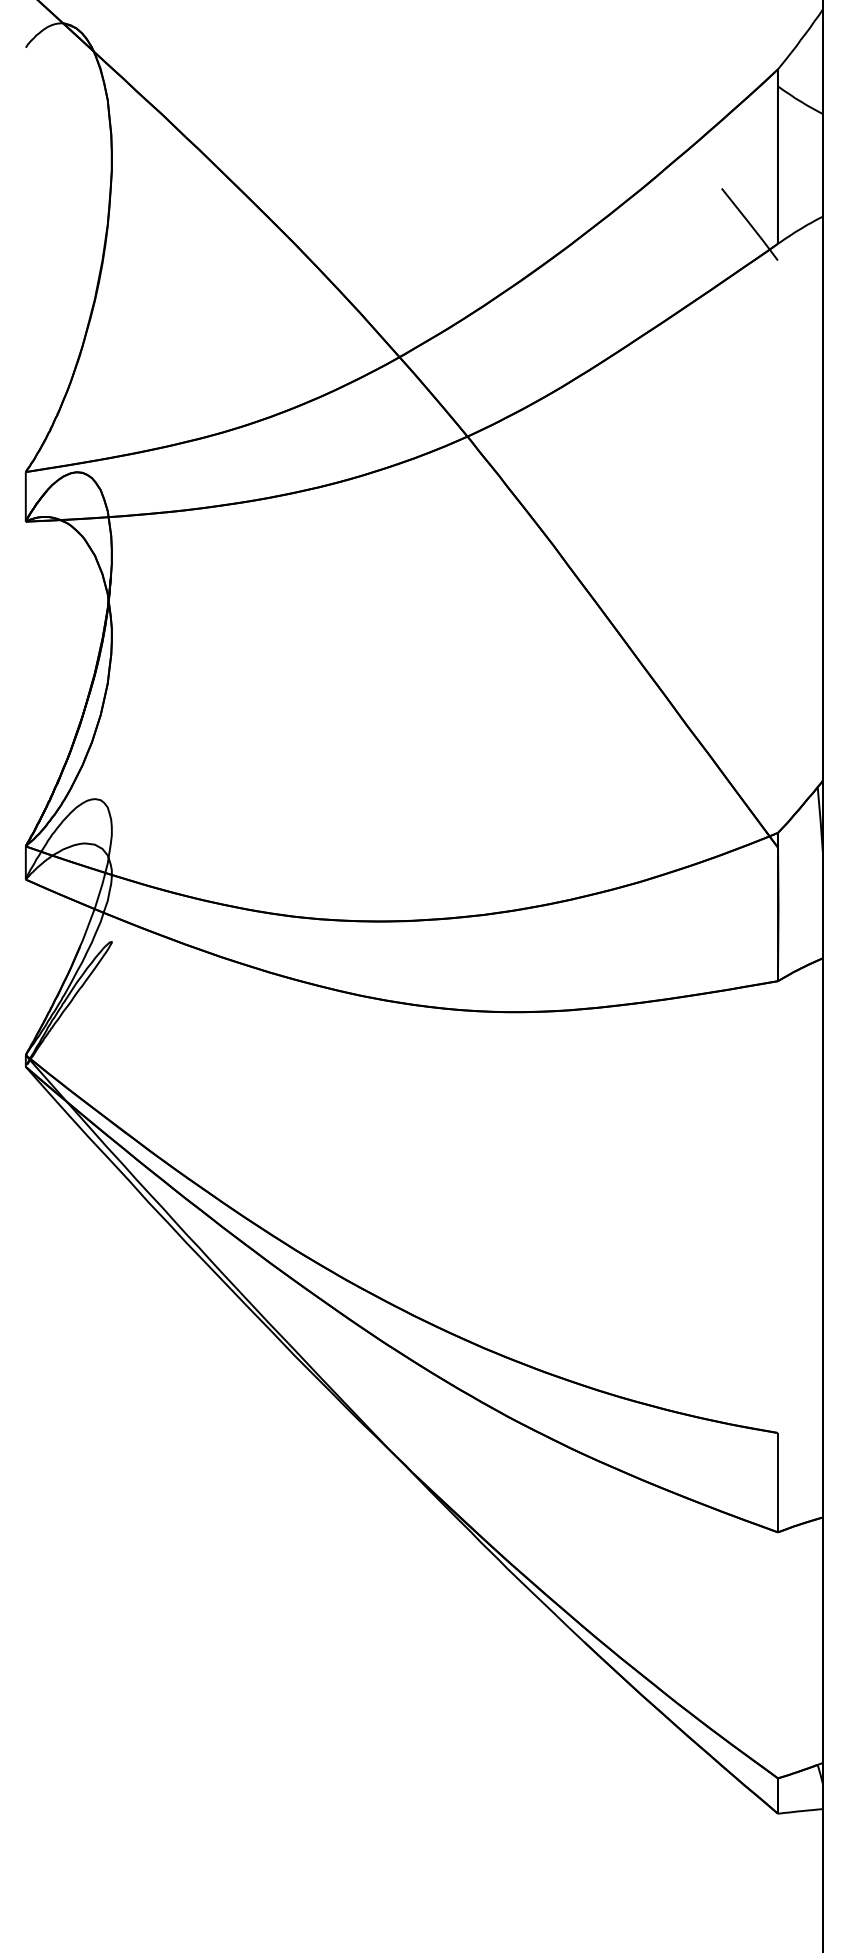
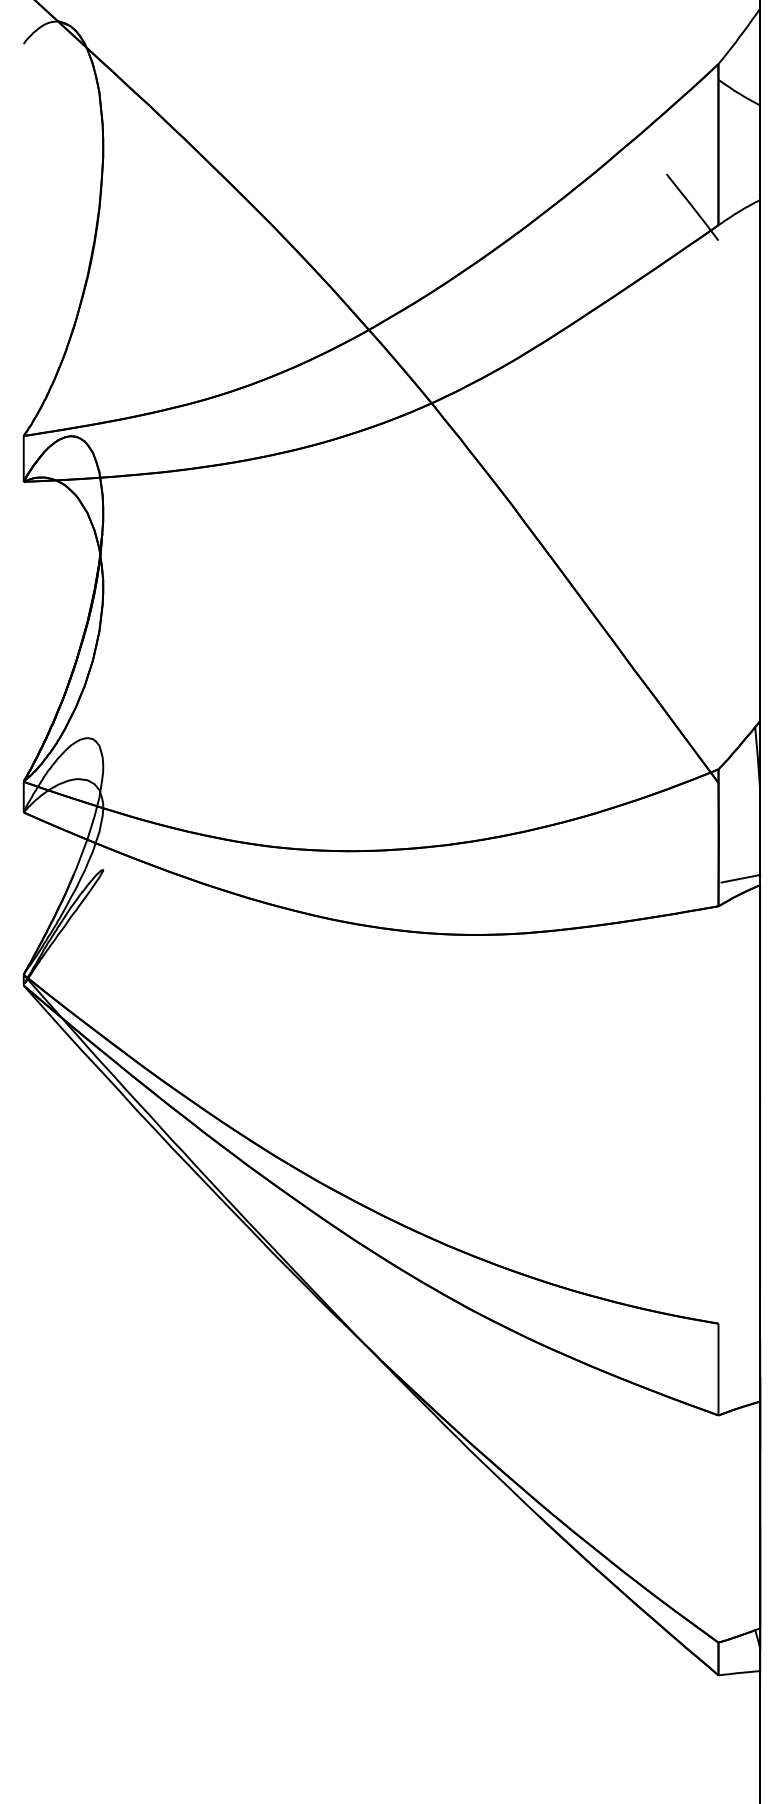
line: (801, 951) -> (740, 878), added

